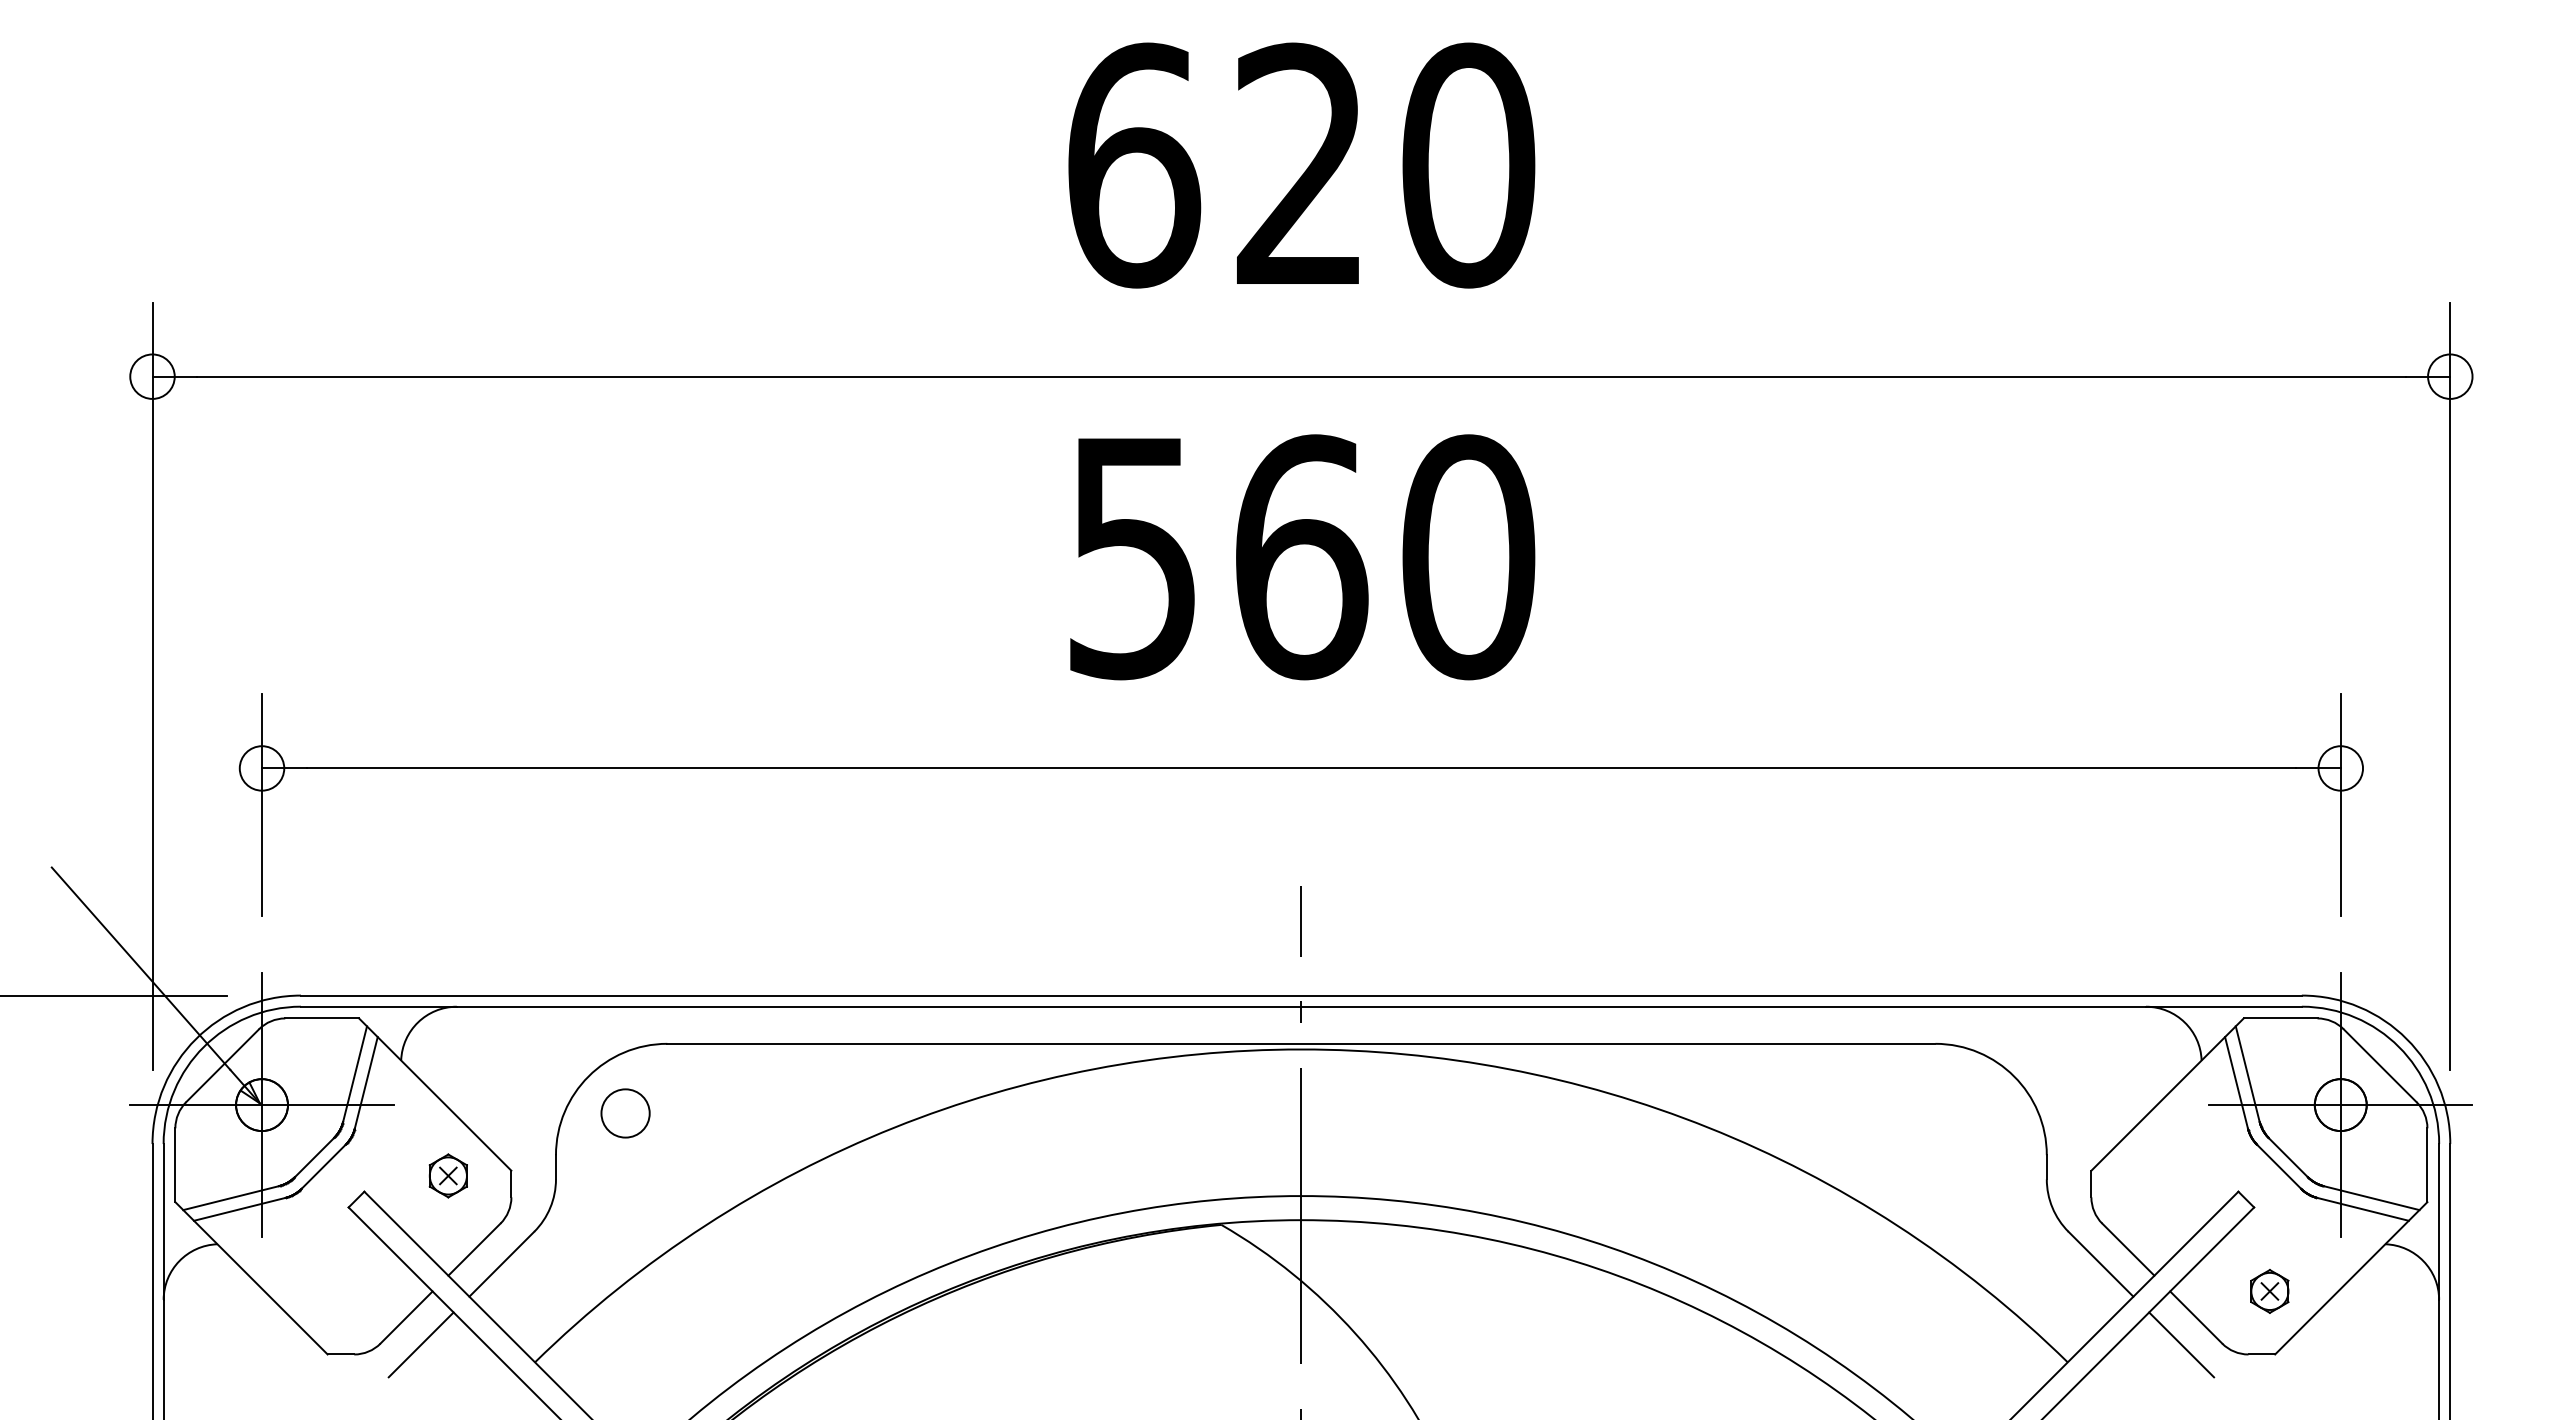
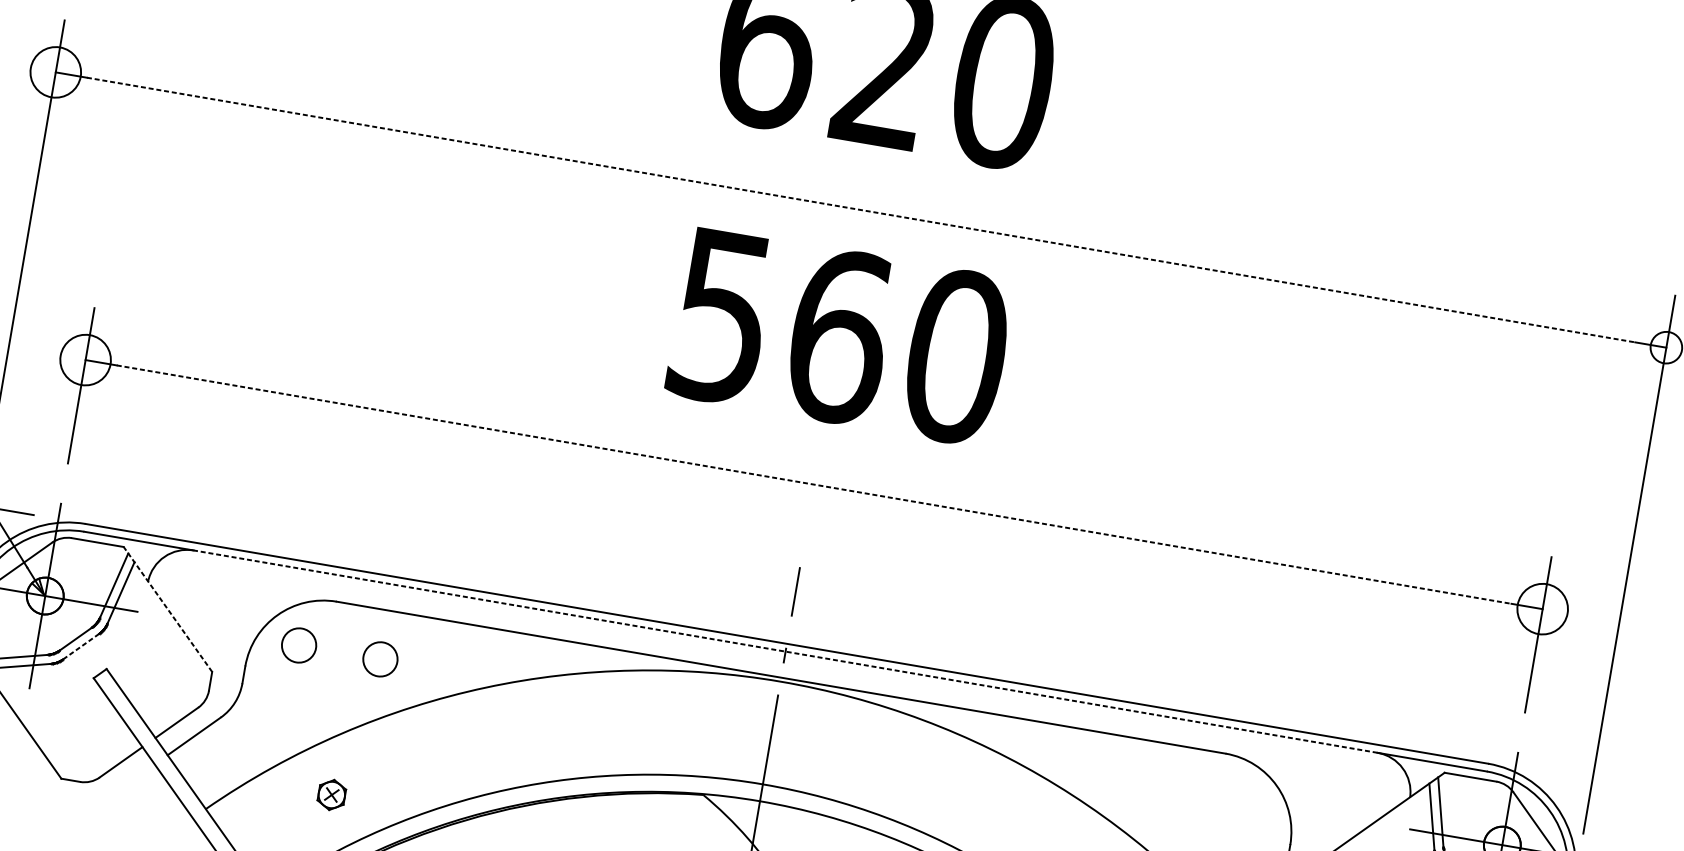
circle: (152, 376) -> (55, 72), size x1.6
line: (1301, 376) -> (861, 209), solid -> dashed
circle: (261, 768) -> (85, 360), size x1.6
line: (1301, 768) -> (814, 484), solid -> dashed
circle: (2340, 768) -> (1542, 609), size x1.6
line: (1301, 1006) -> (785, 651), solid -> dashed
line: (435, 1094) -> (168, 609), solid -> dashed
circle: (741, 1113) -> (380, 659), added
line: (323, 1167) -> (80, 647), solid -> dashed
part: (447, 1175) -> (331, 794), moved
line: (420, 1344) -> (127, 782), removed

